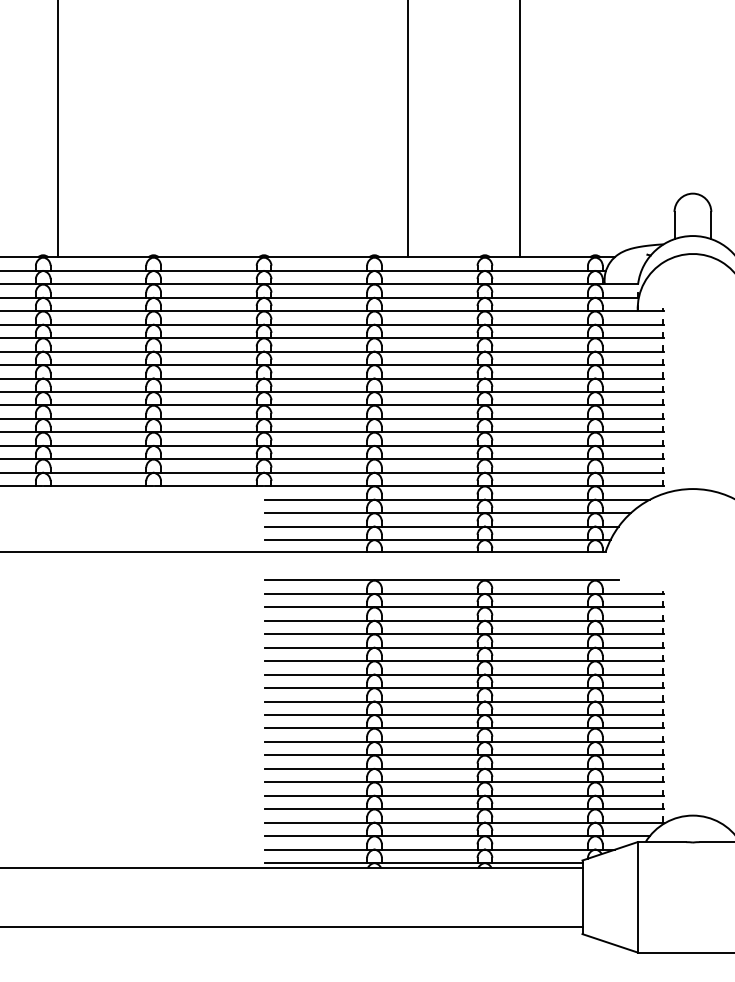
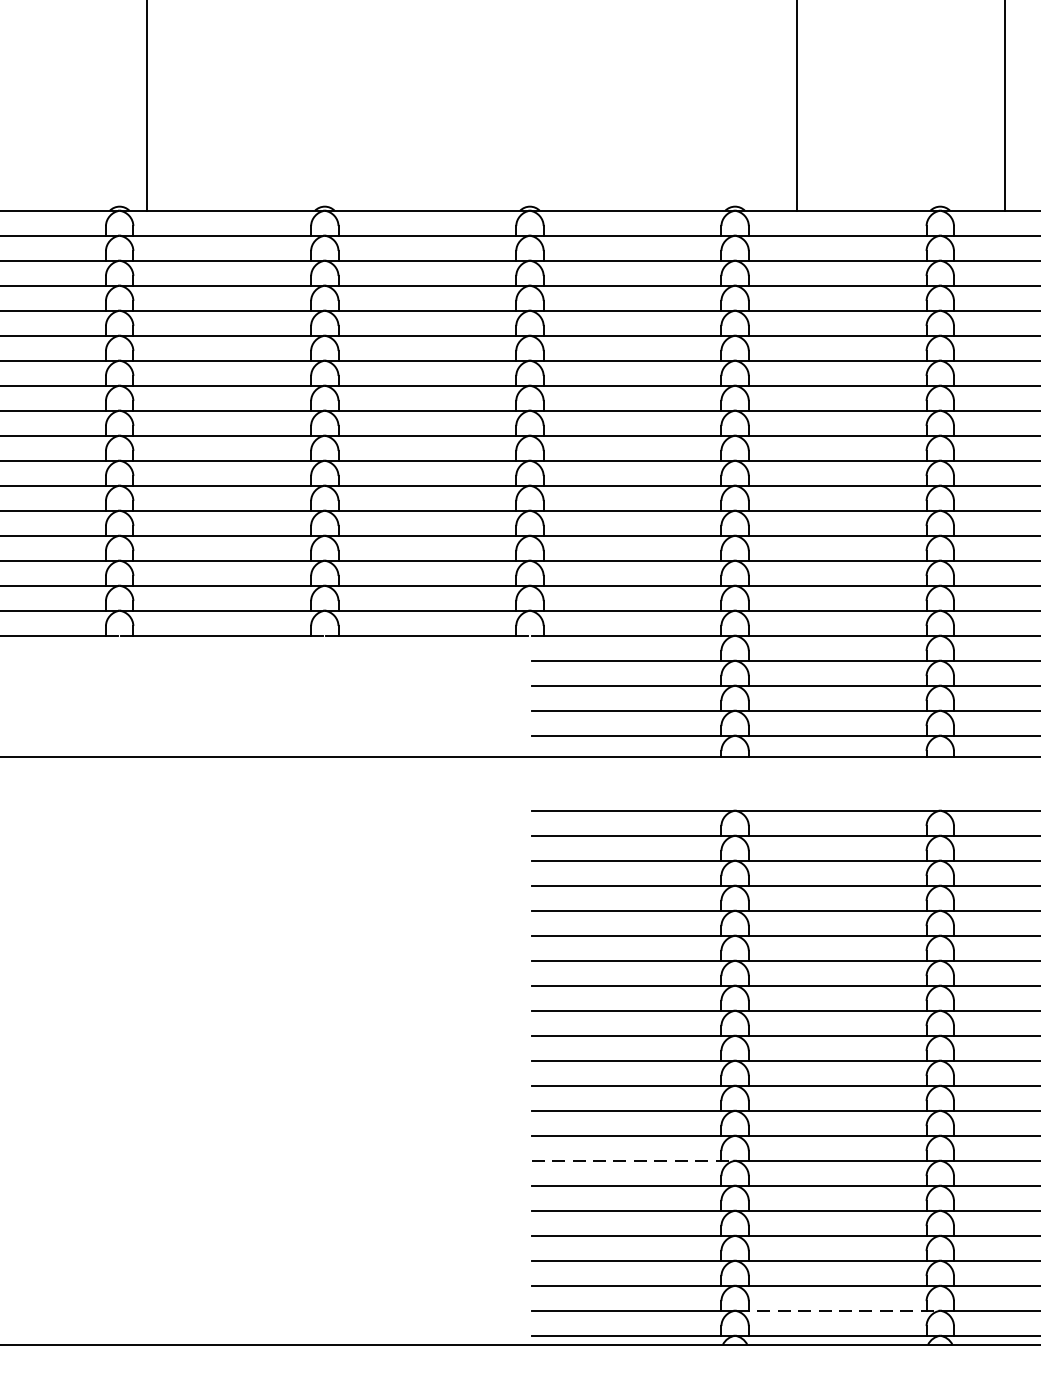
line: (319, 768) -> (632, 1160), solid -> dashed
line: (430, 849) -> (839, 1310), solid -> dashed

